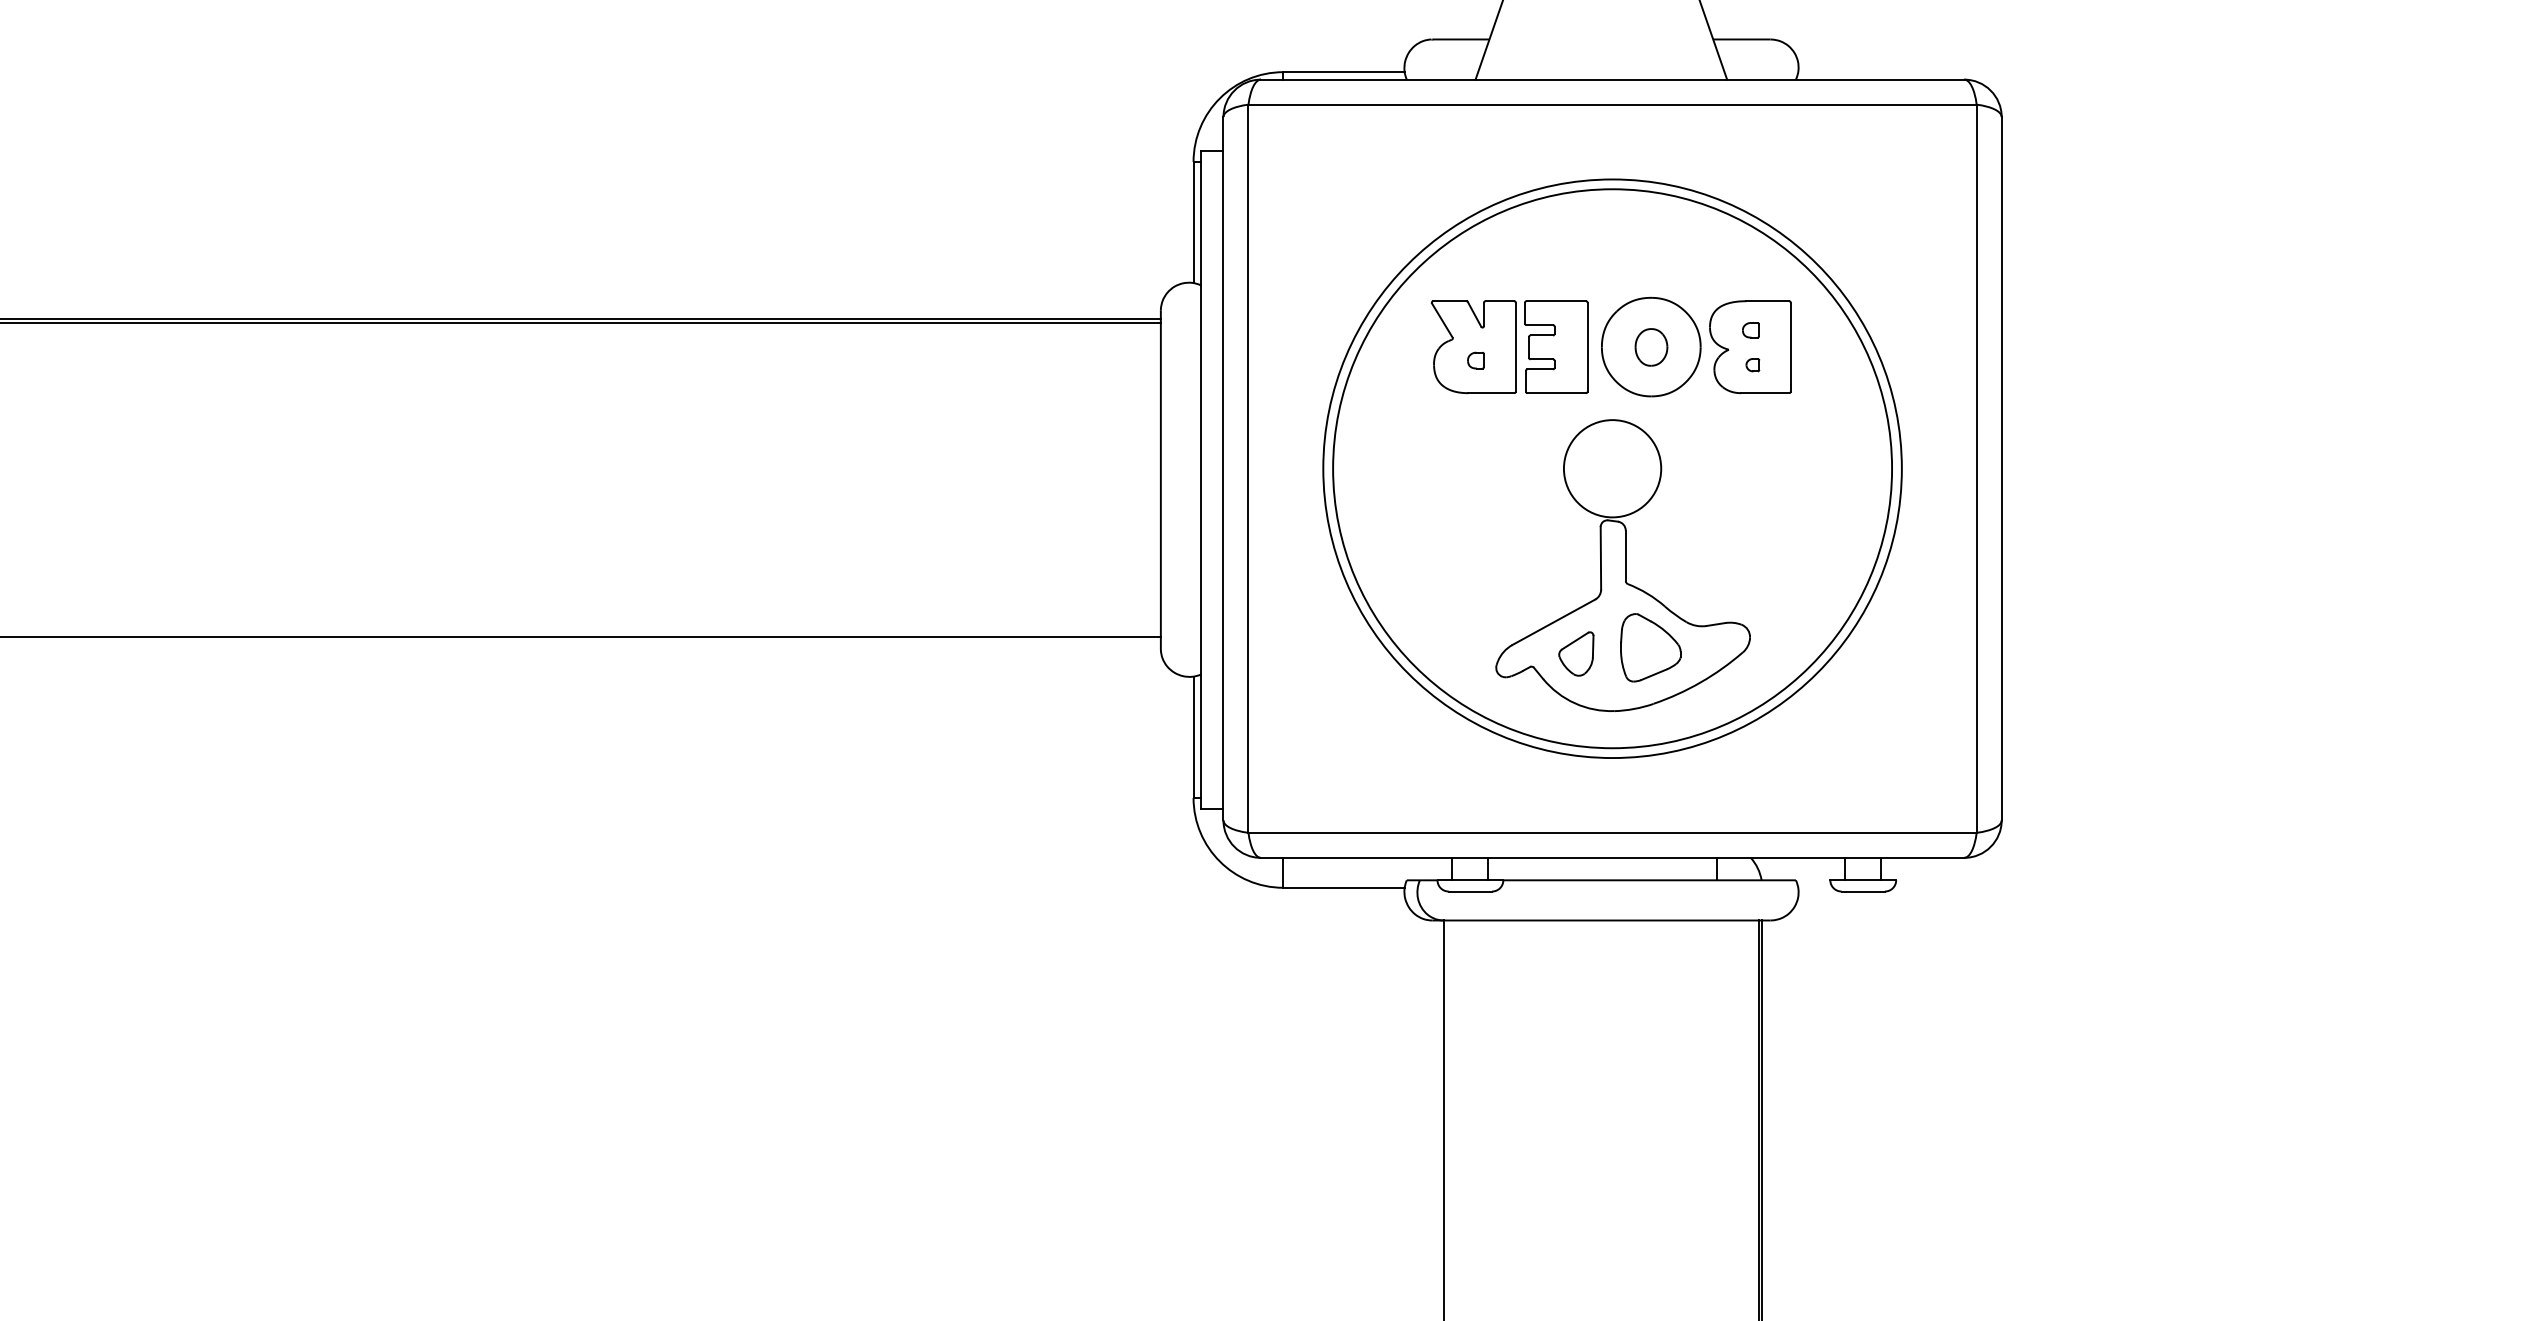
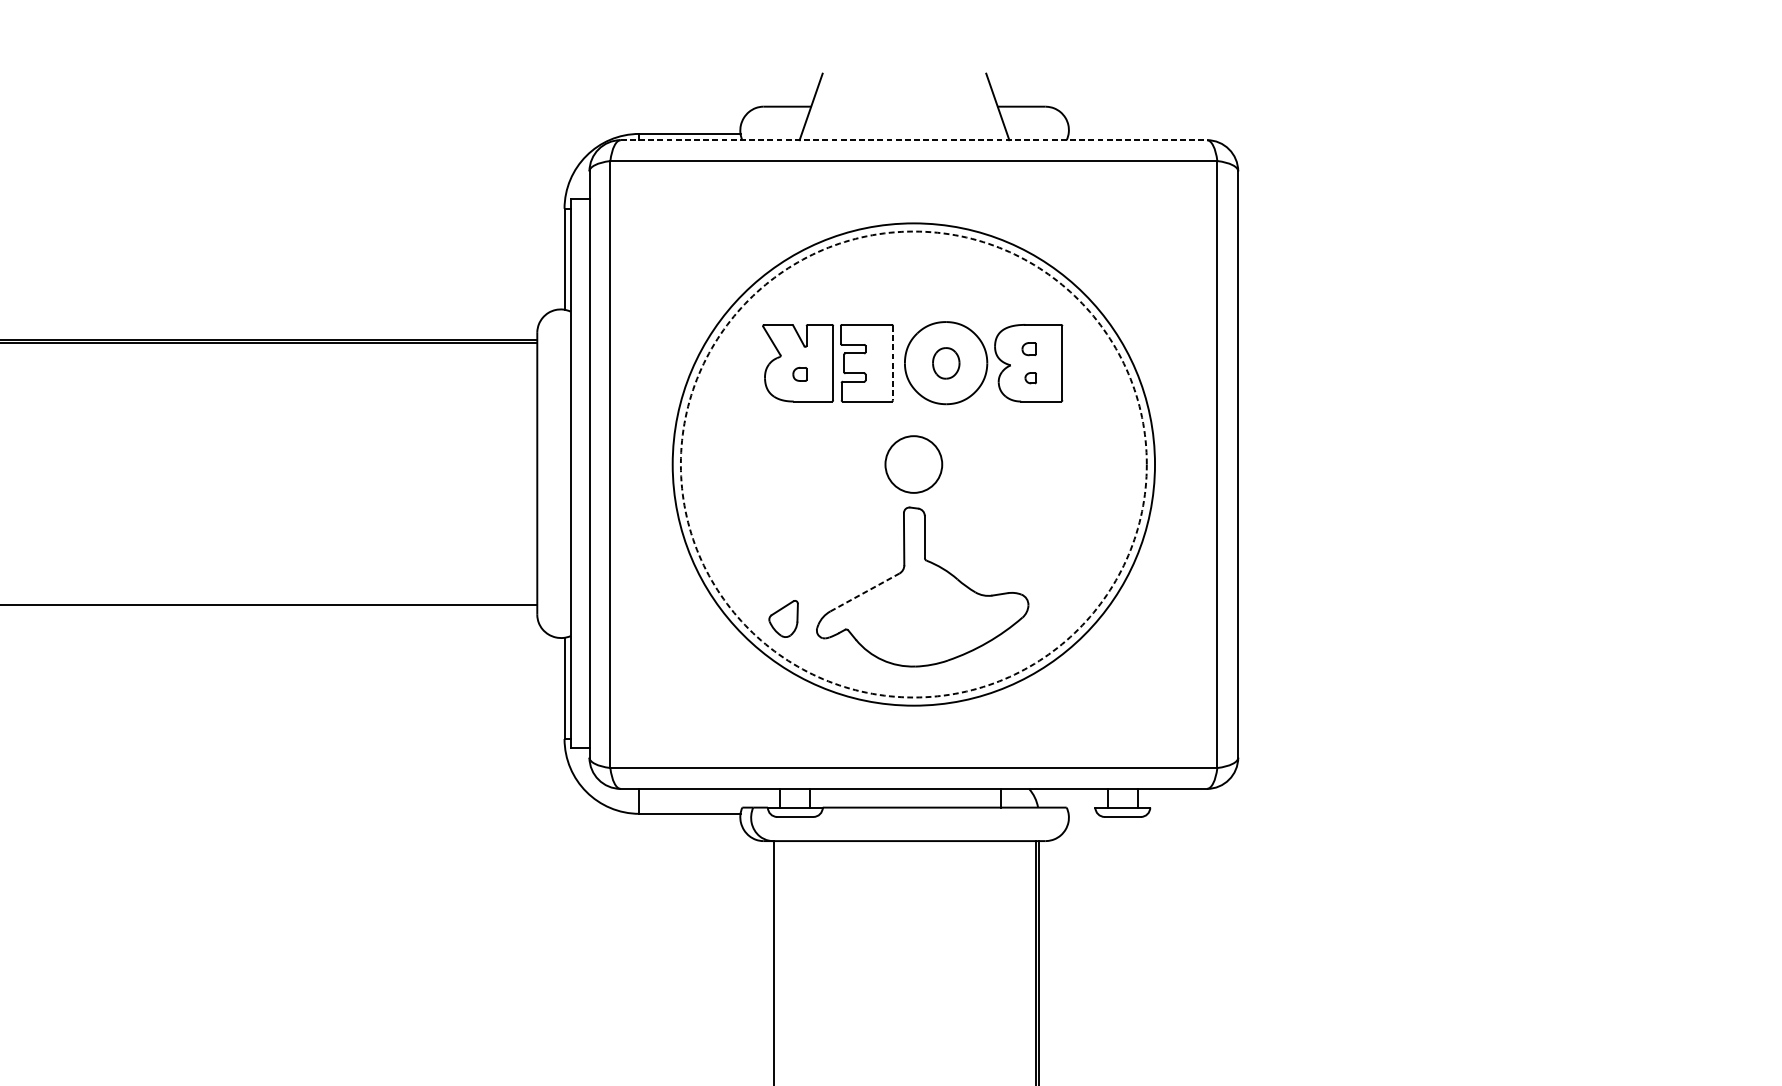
line: (1612, 79) -> (913, 140), solid -> dashed
line: (1587, 347) -> (892, 363), solid -> dashed
circle: (1612, 468) -> (913, 464), size x0.7
circle: (1612, 468) -> (913, 464), solid -> dashed
line: (1554, 622) -> (865, 592), solid -> dashed
part: (1650, 647) -> (945, 613), removed
part: (1576, 653) -> (783, 618), moved

